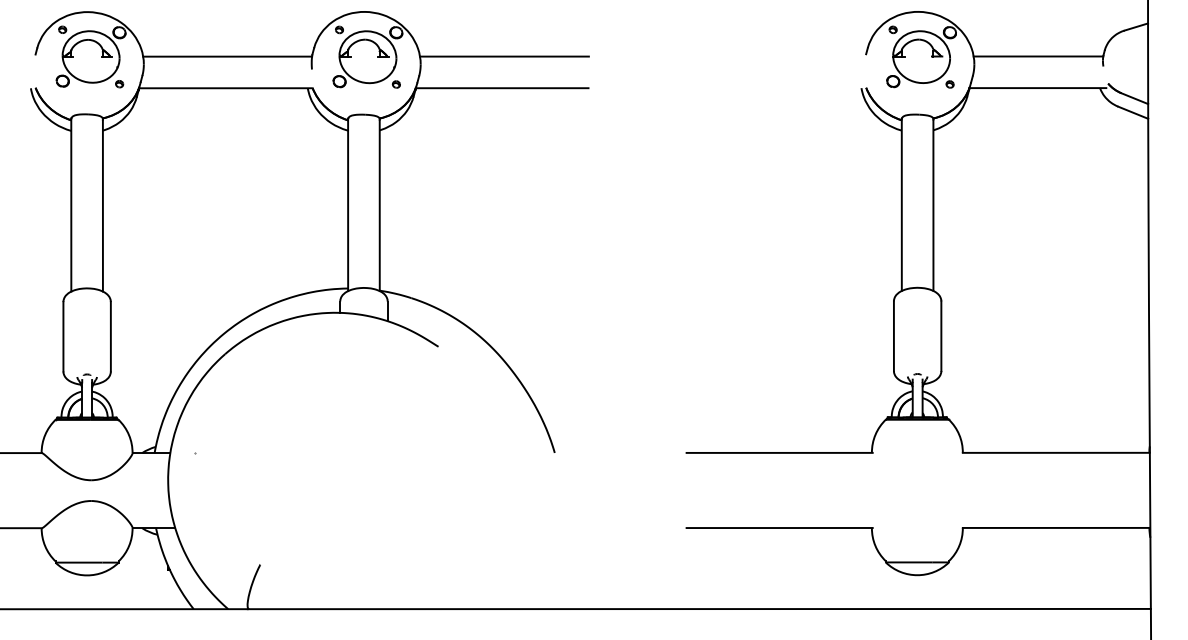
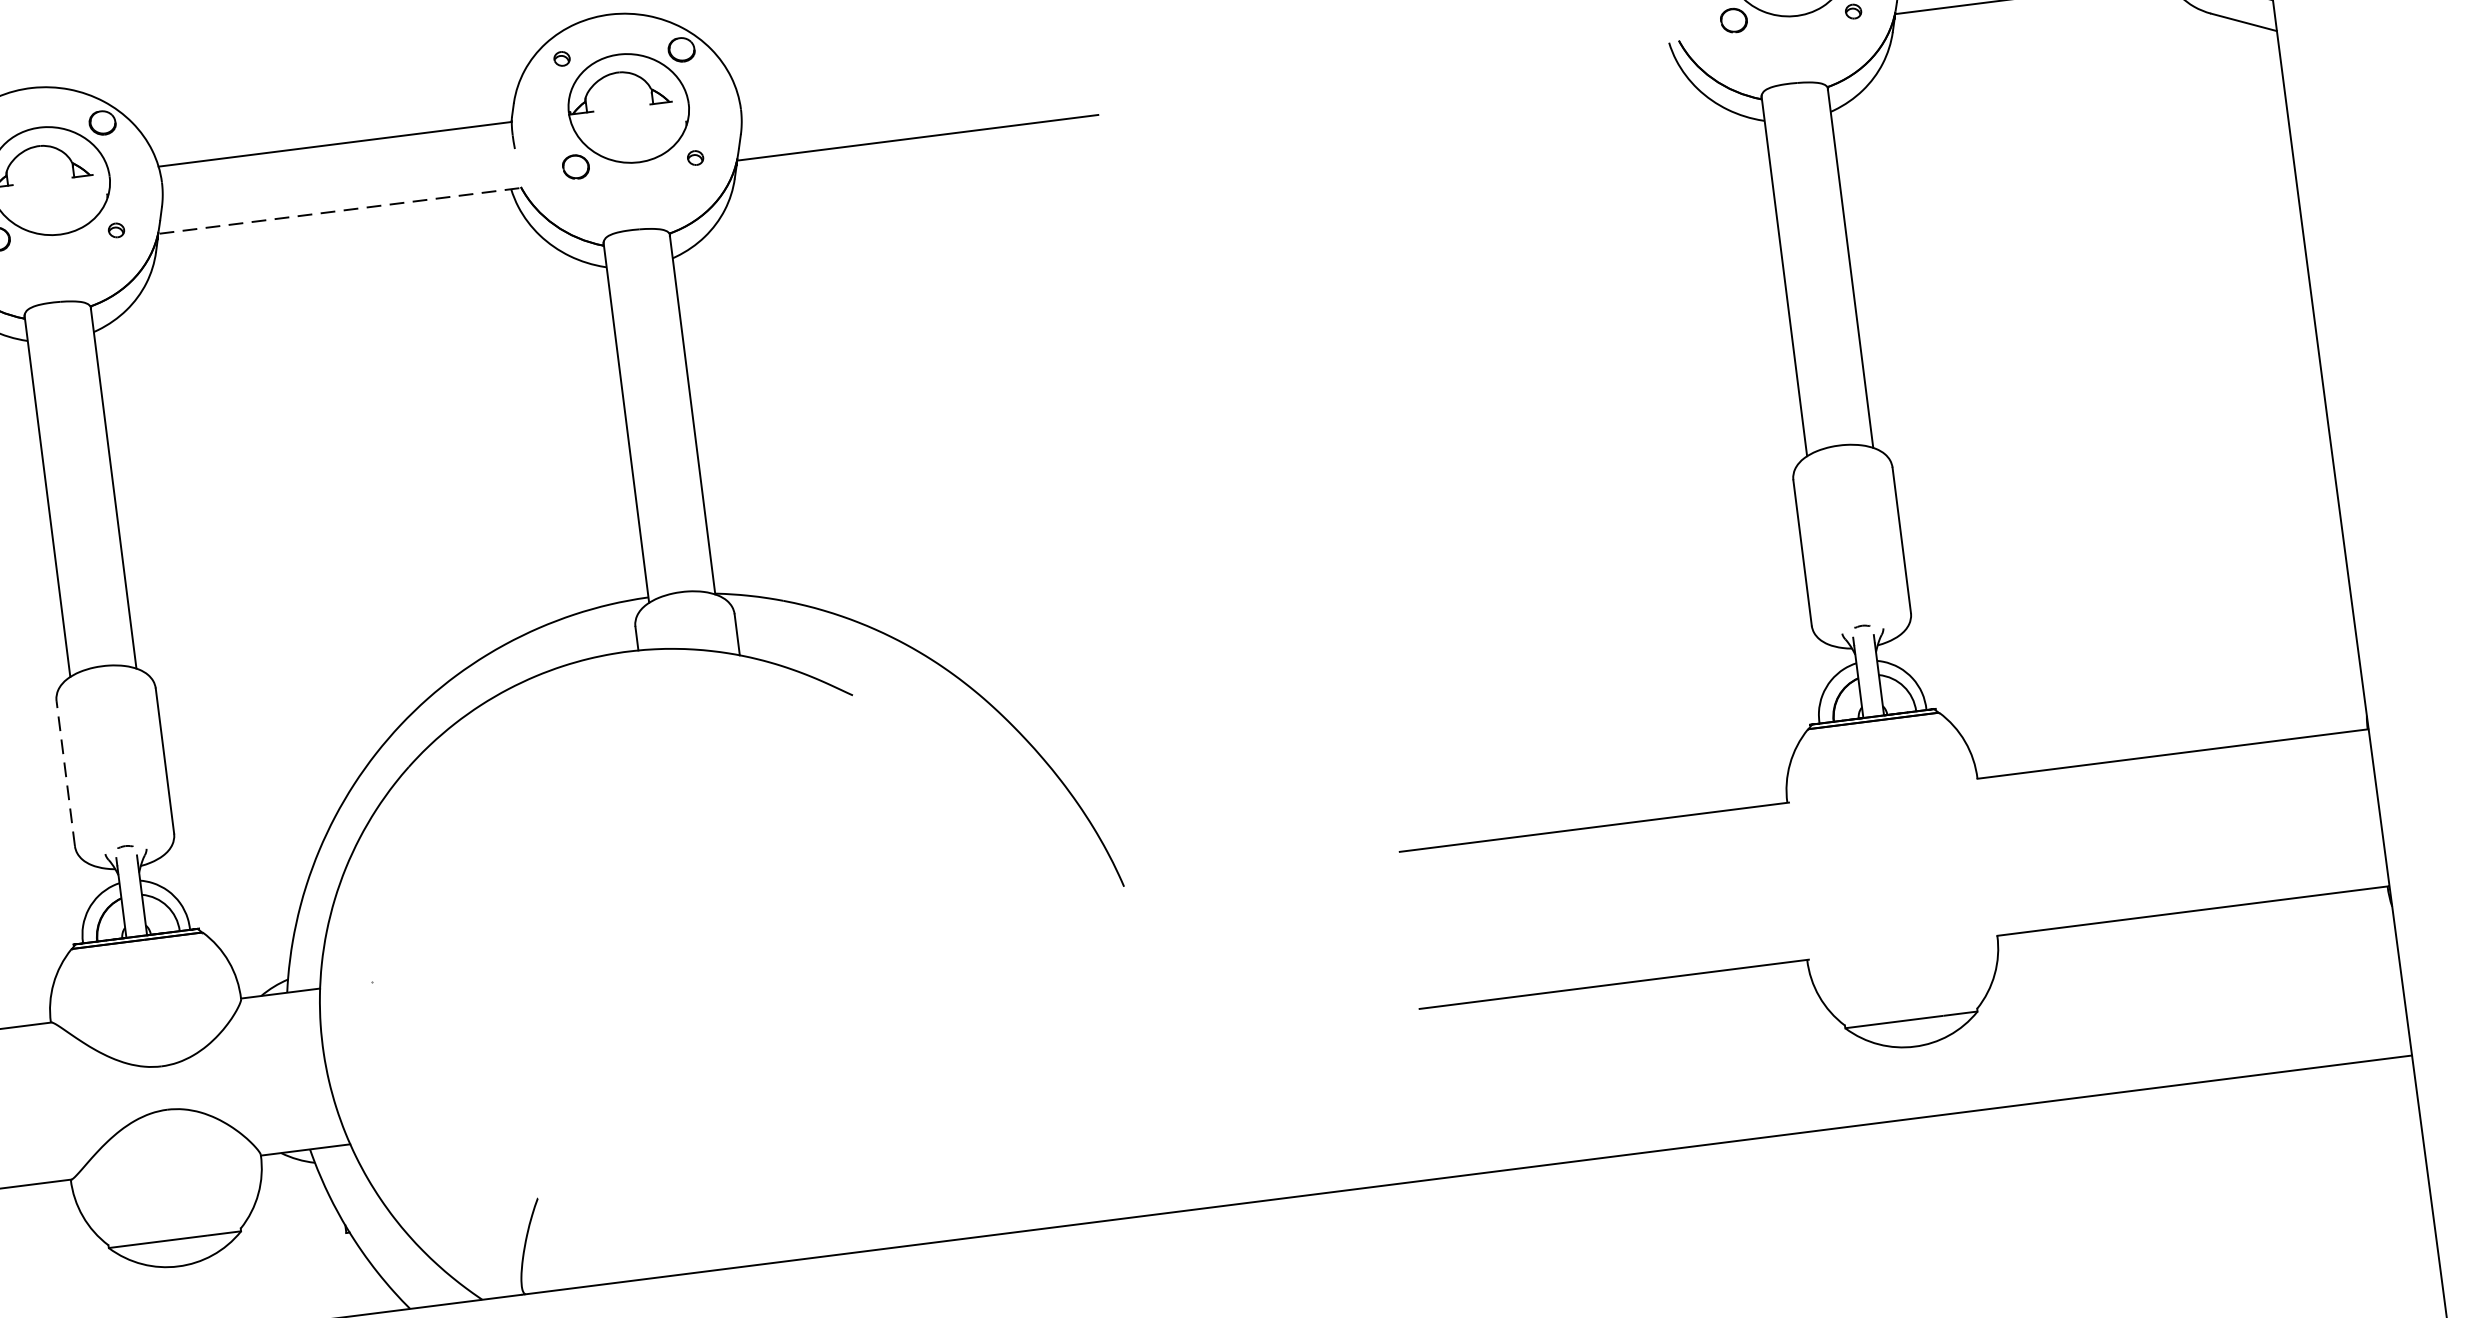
line: (504, 56) -> (914, 70), removed
line: (224, 88) -> (337, 211), solid -> dashed
line: (63, 336) -> (65, 772), solid -> dashed

